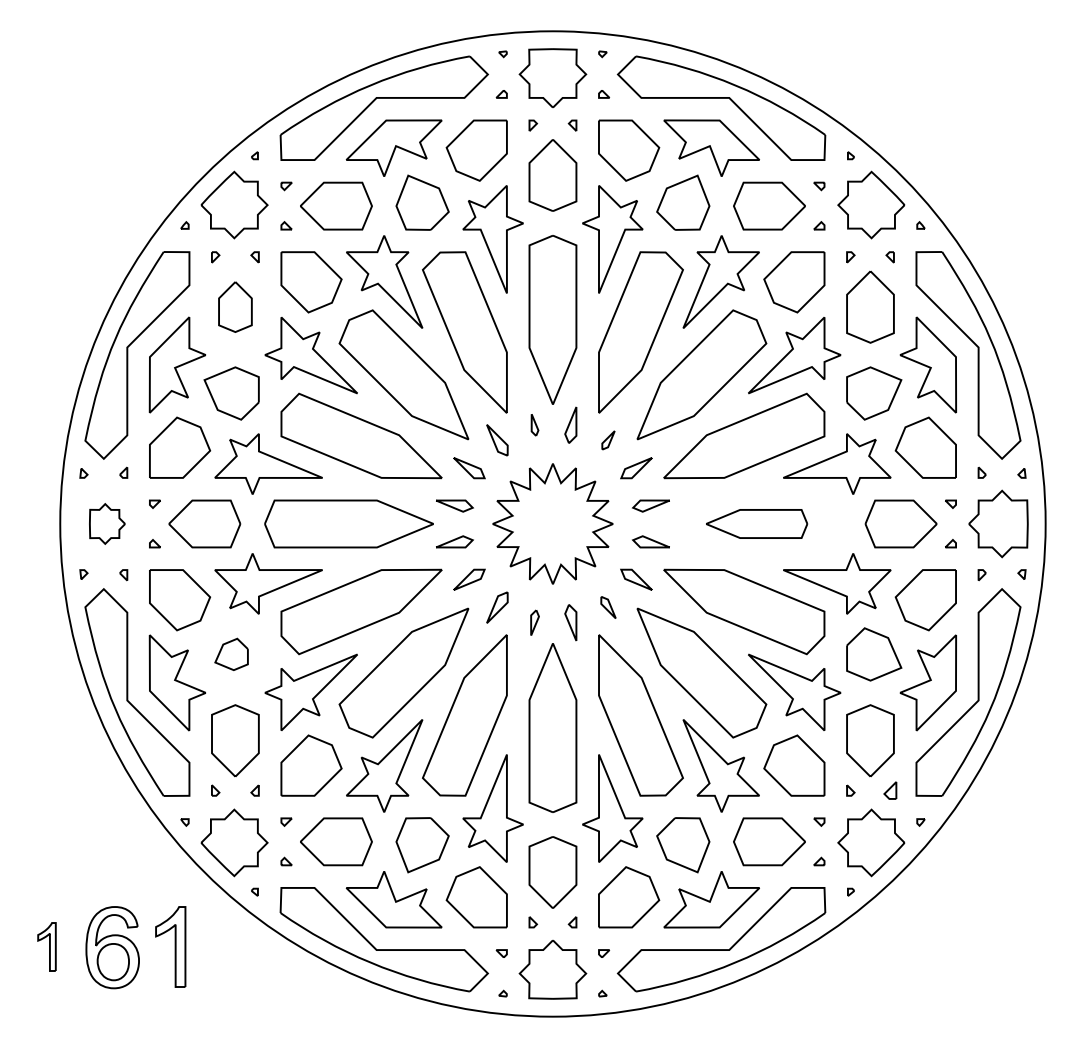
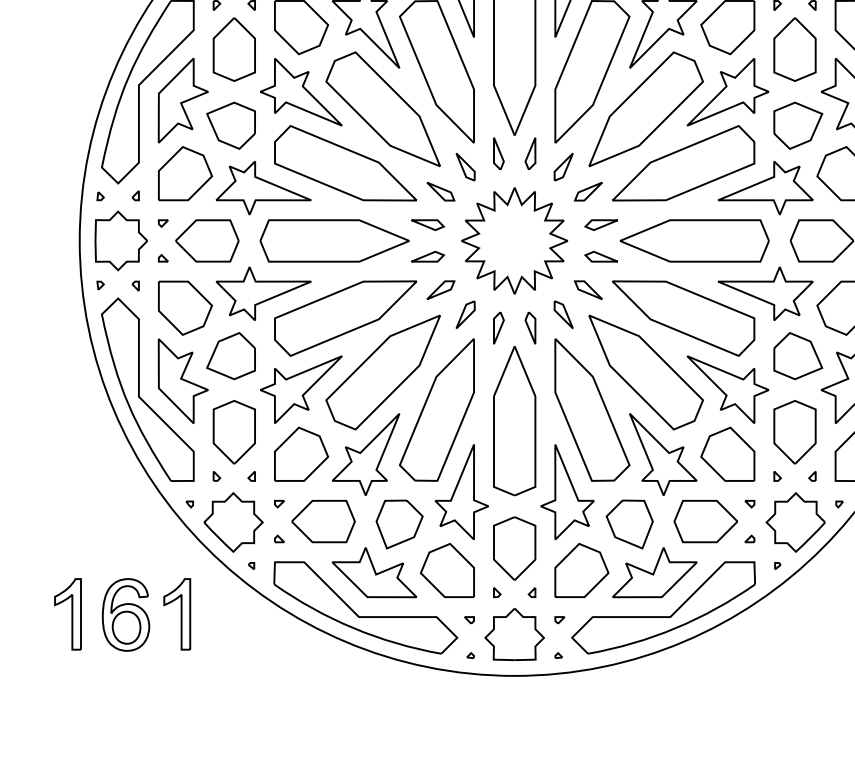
part: (235, 306) -> (234, 48), size x1.43
part: (534, 424) -> (498, 153), size x1.67
part: (608, 440) -> (563, 167), size x1.67
part: (107, 523) -> (121, 240), size x1.67
part: (756, 523) -> (694, 240), size x1.67
part: (608, 607) -> (563, 314), size x1.43
part: (534, 622) -> (498, 327), size x1.43
part: (231, 654) -> (230, 356), size x1.67
part: (889, 790) -> (811, 476), size x0.62
part: (46, 946) -> (67, 613), size x1.67

